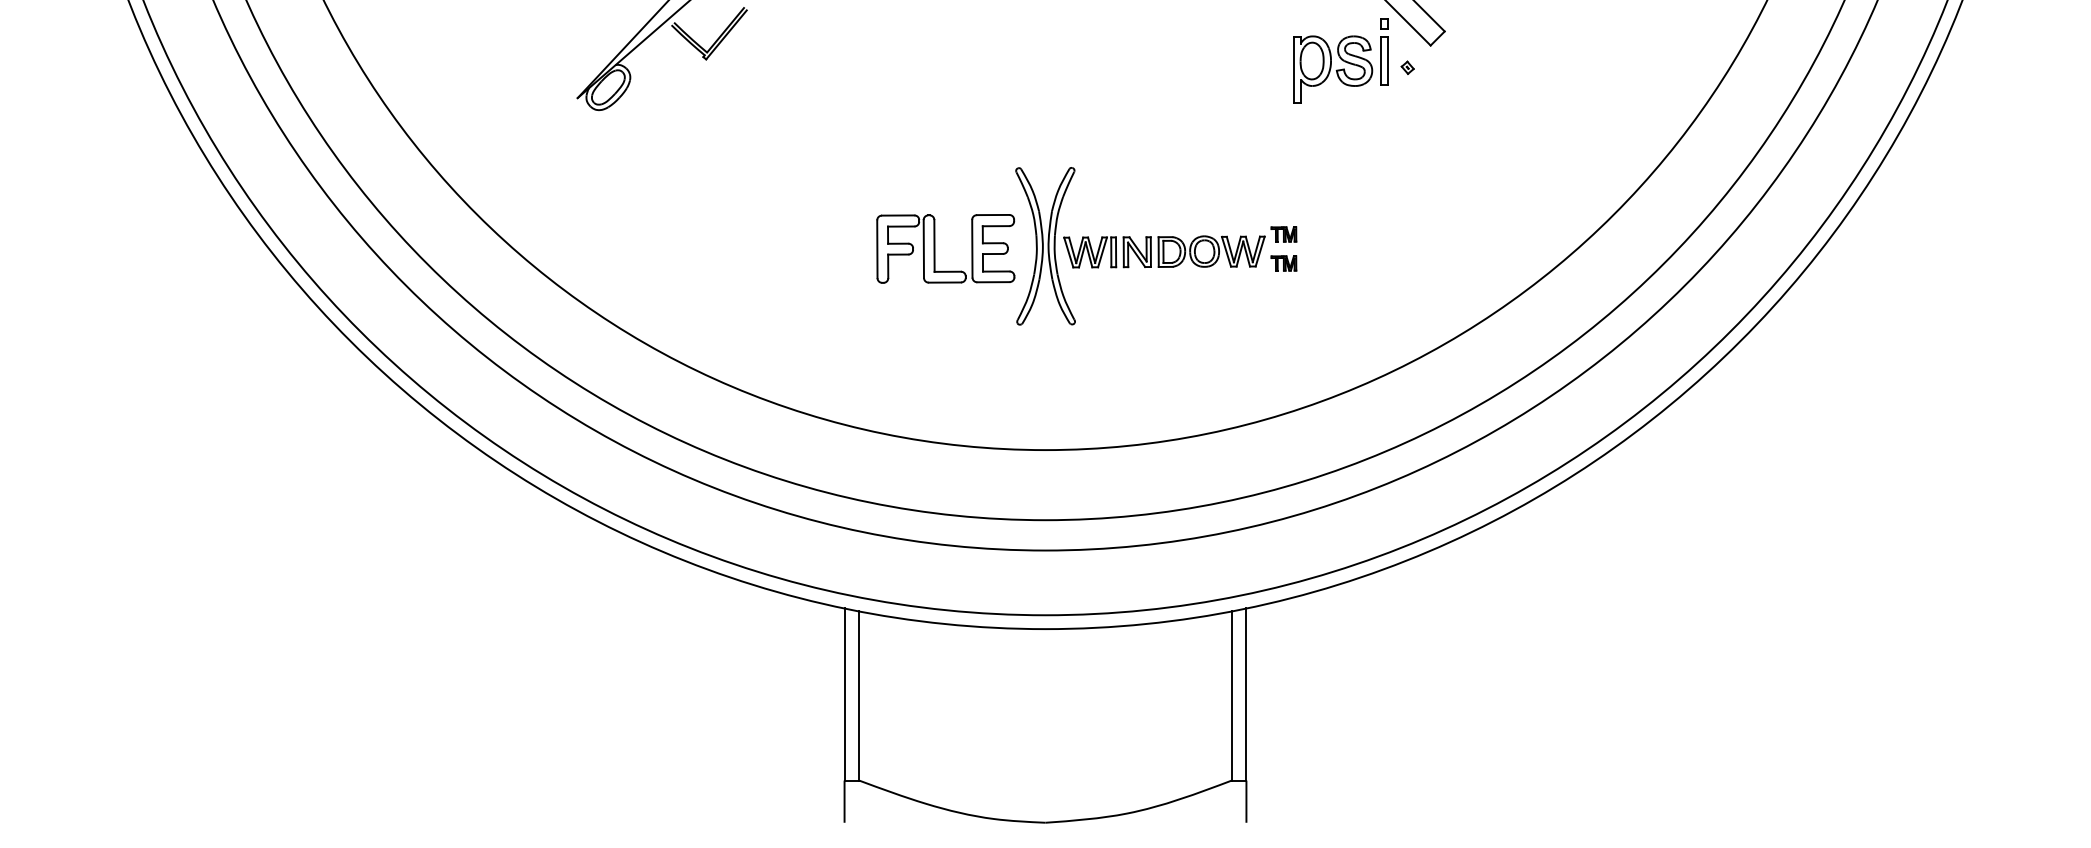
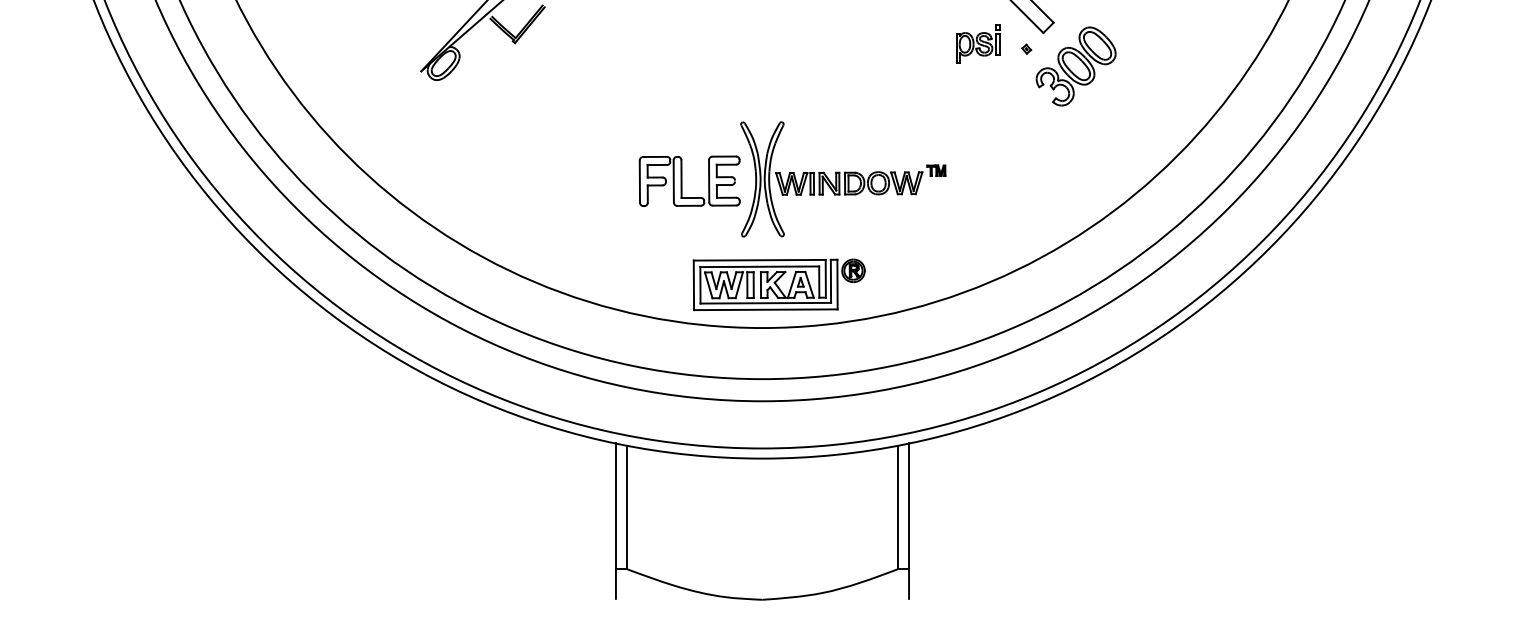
part: (1341, 60) -> (978, 43), size x0.62
part: (1475, 91) -> (1076, 66), added
part: (1283, 263) -> (936, 191), removed
part: (1068, 390) -> (779, 284), added

